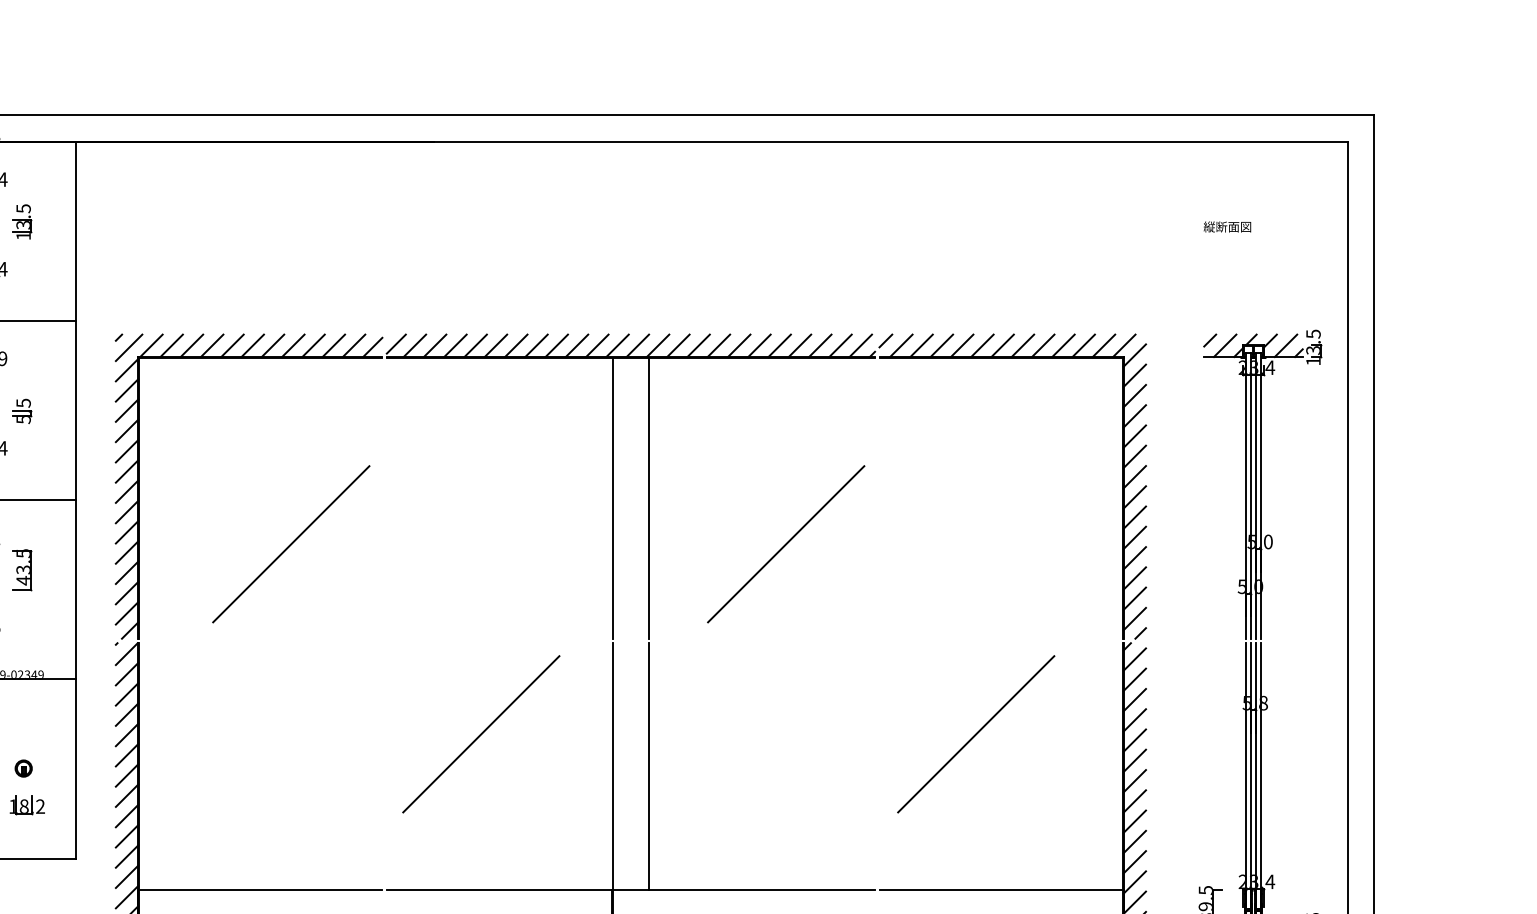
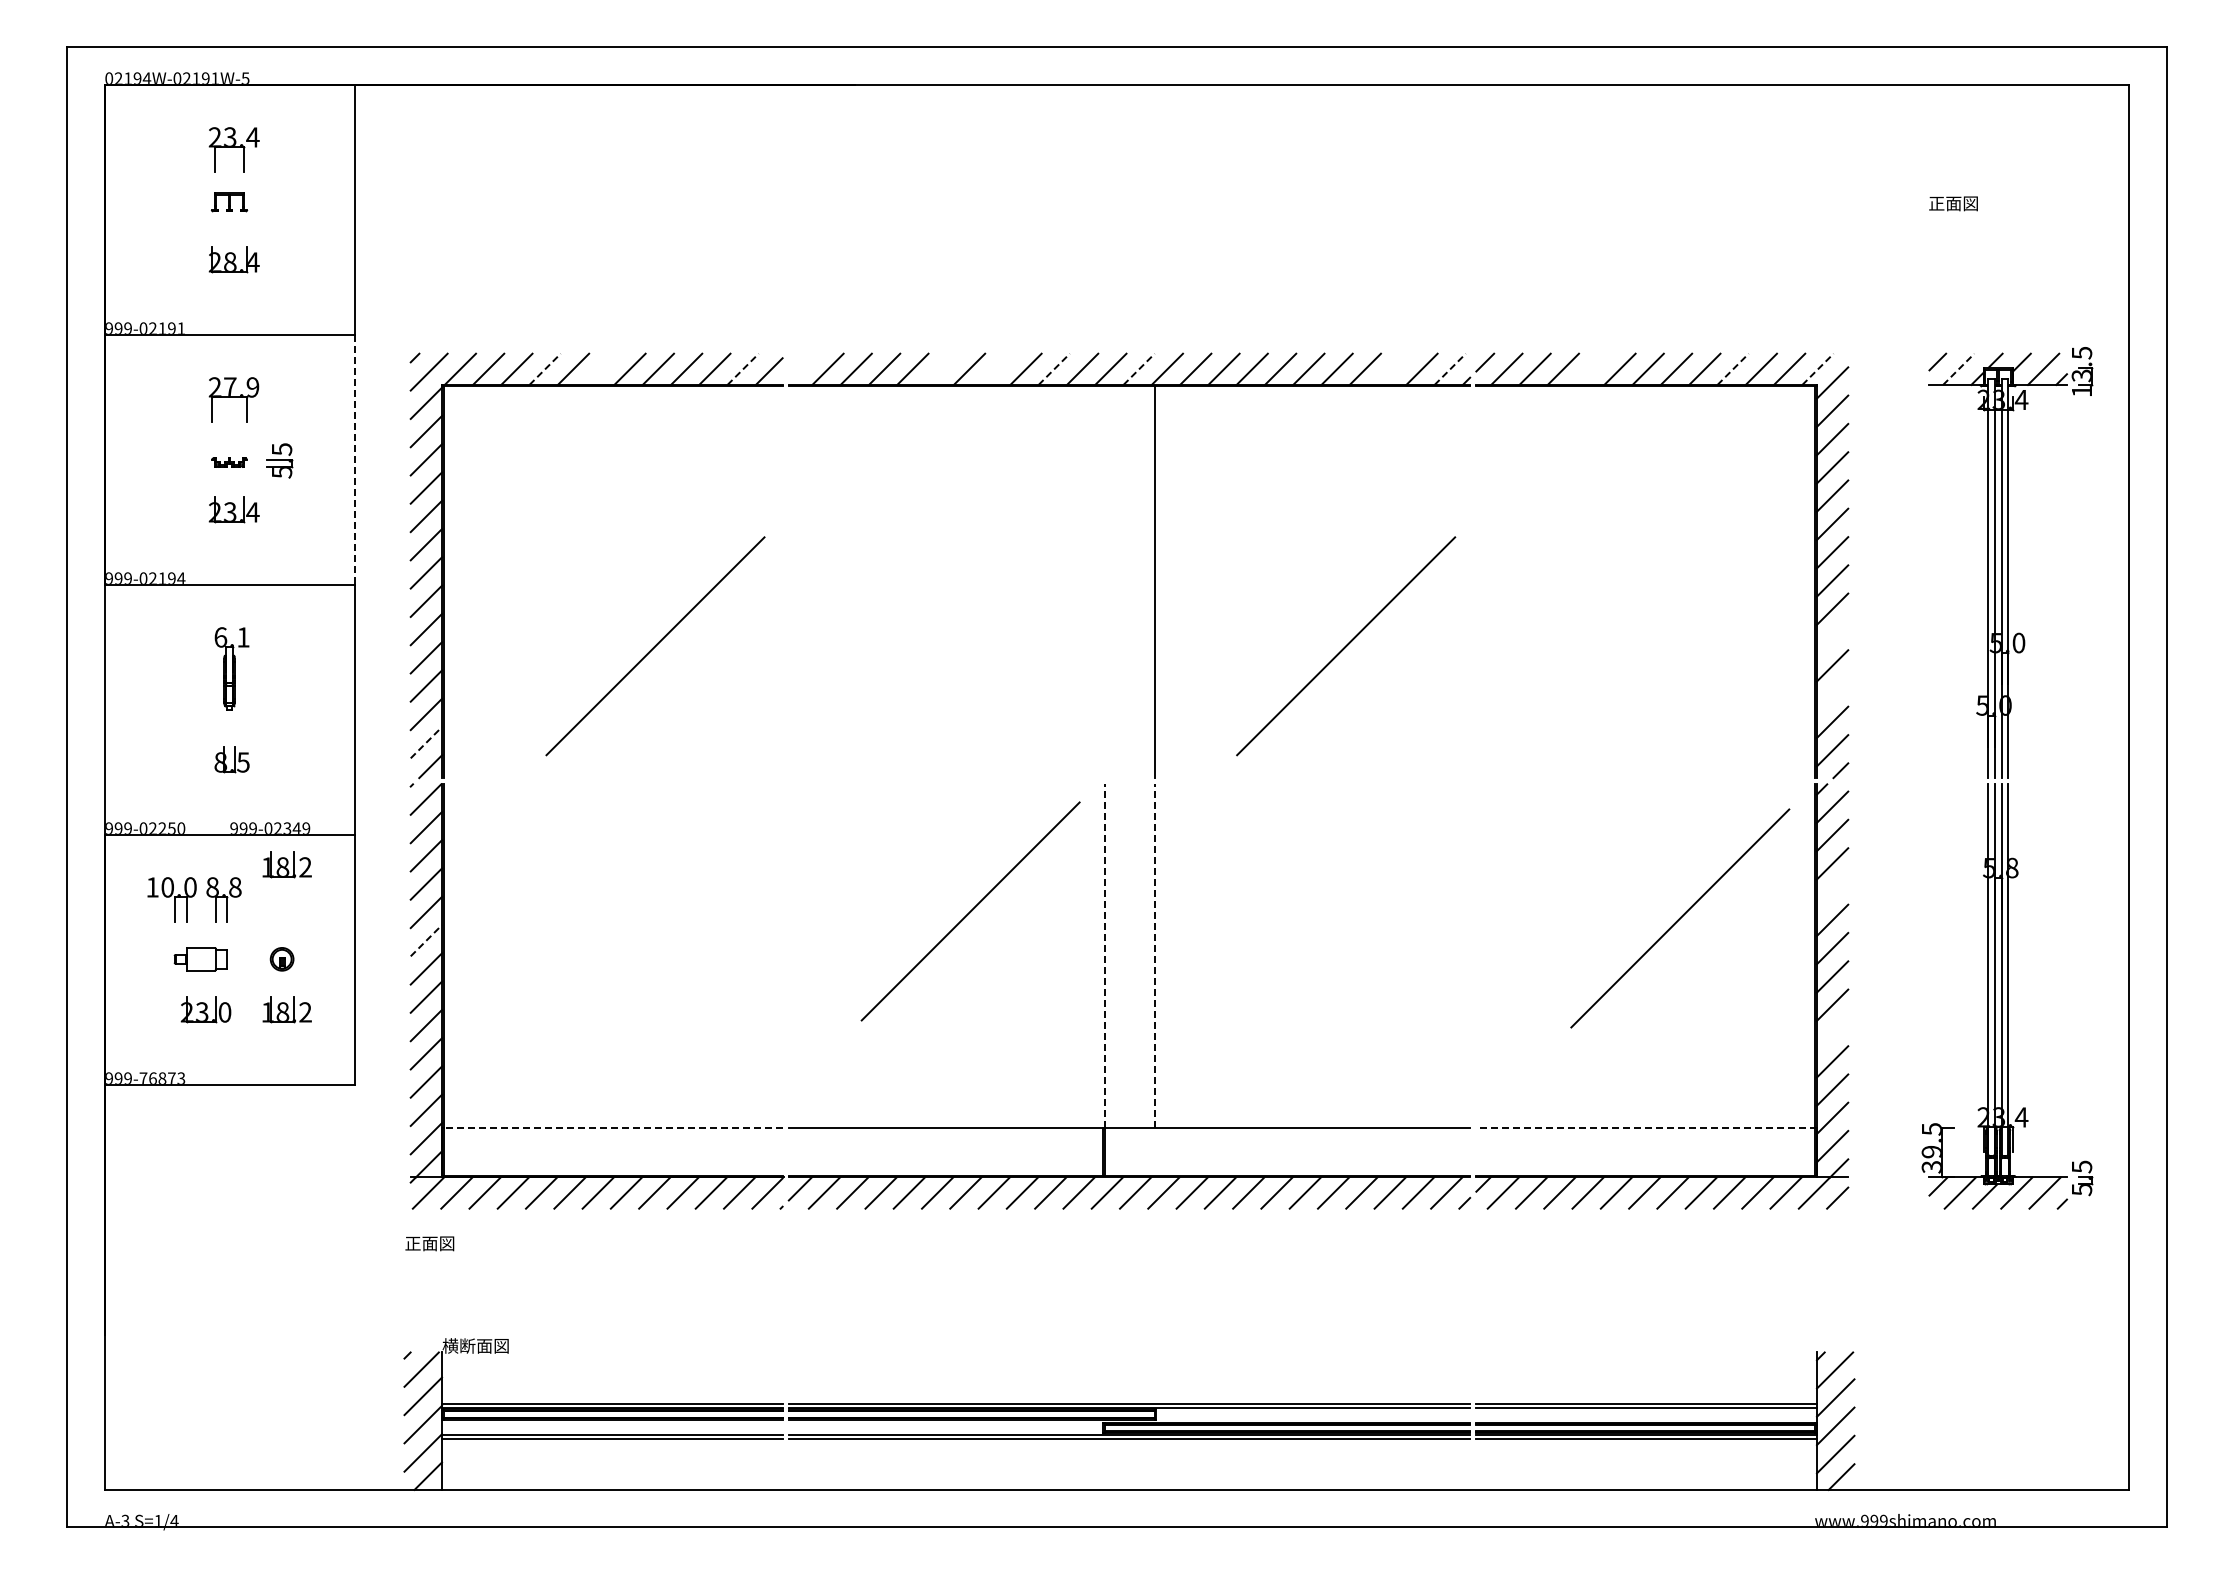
part: (21, 221) -> (279, 196), removed
text: (1227, 226) -> (1961, 203), 縦断面図 -> 正面図
line: (395, 343) -> (801, 366), removed
line: (212, 345) -> (545, 369), solid -> dashed
line: (252, 345) -> (601, 368), removed
line: (354, 345) -> (743, 369), solid -> dashed
line: (495, 345) -> (940, 368), removed
line: (536, 345) -> (997, 368), removed
line: (577, 345) -> (1054, 369), solid -> dashed
line: (638, 345) -> (1139, 369), solid -> dashed
line: (820, 345) -> (1393, 368), removed
line: (860, 345) -> (1450, 369), solid -> dashed
line: (962, 345) -> (1591, 368), removed
line: (1063, 345) -> (1733, 369), solid -> dashed
line: (1124, 345) -> (1818, 369), solid -> dashed
line: (1225, 345) -> (1959, 369), solid -> dashed
line: (75, 410) -> (354, 459), solid -> dashed
line: (613, 498) -> (1104, 582), removed
line: (1134, 537) -> (1832, 637), removed
part: (21, 570) -> (279, 682), removed
line: (1134, 578) -> (1832, 693), removed
line: (127, 613) -> (426, 742), solid -> dashed
part: (26, 700) -> (286, 864), added
line: (1134, 719) -> (1832, 891), removed
line: (481, 734) -> (970, 911), moved
line: (976, 734) -> (1680, 918), moved
line: (127, 755) -> (426, 940), solid -> dashed
line: (613, 766) -> (1104, 956), solid -> dashed
line: (648, 766) -> (1154, 956), solid -> dashed
line: (1134, 821) -> (1832, 1033), removed
line: (259, 889) -> (611, 1128), solid -> dashed
line: (1001, 889) -> (1646, 1128), solid -> dashed

